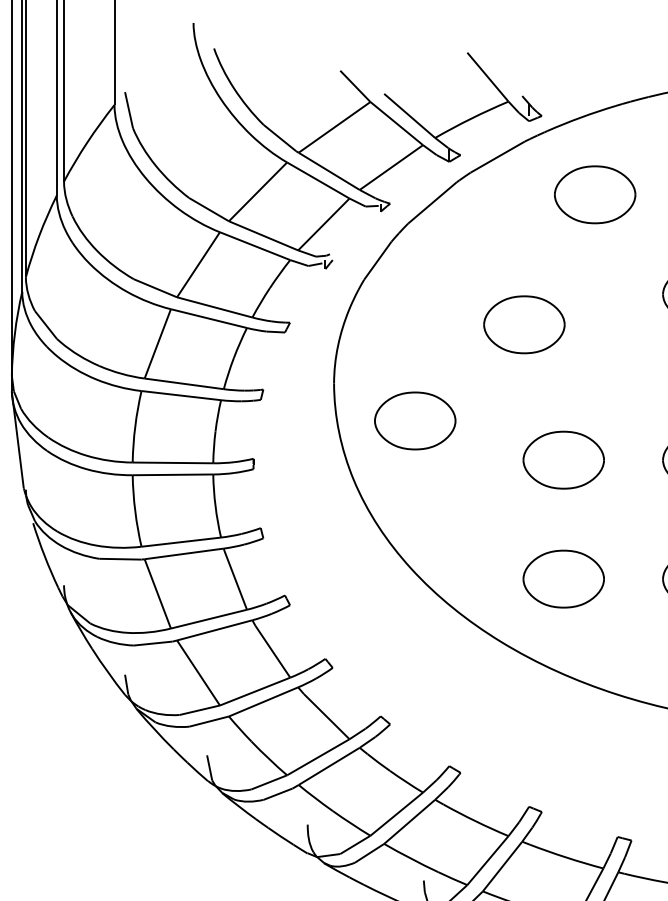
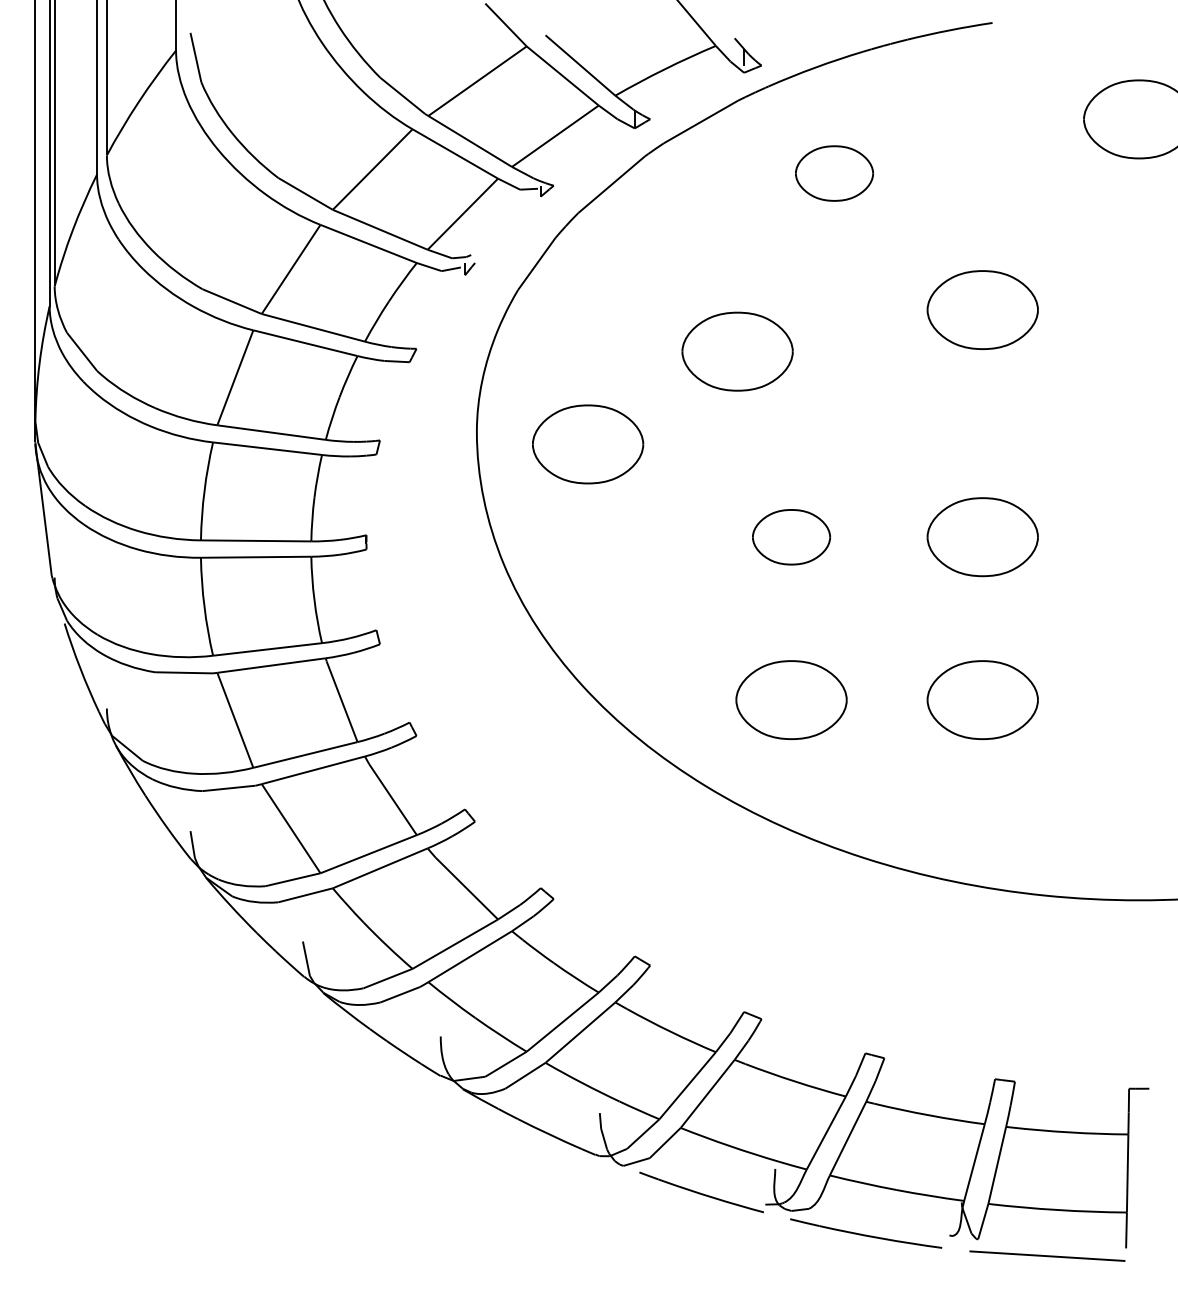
part: (595, 194) -> (834, 173), size x0.7
part: (415, 421) -> (588, 444), moved
part: (563, 460) -> (791, 537), size x0.7

